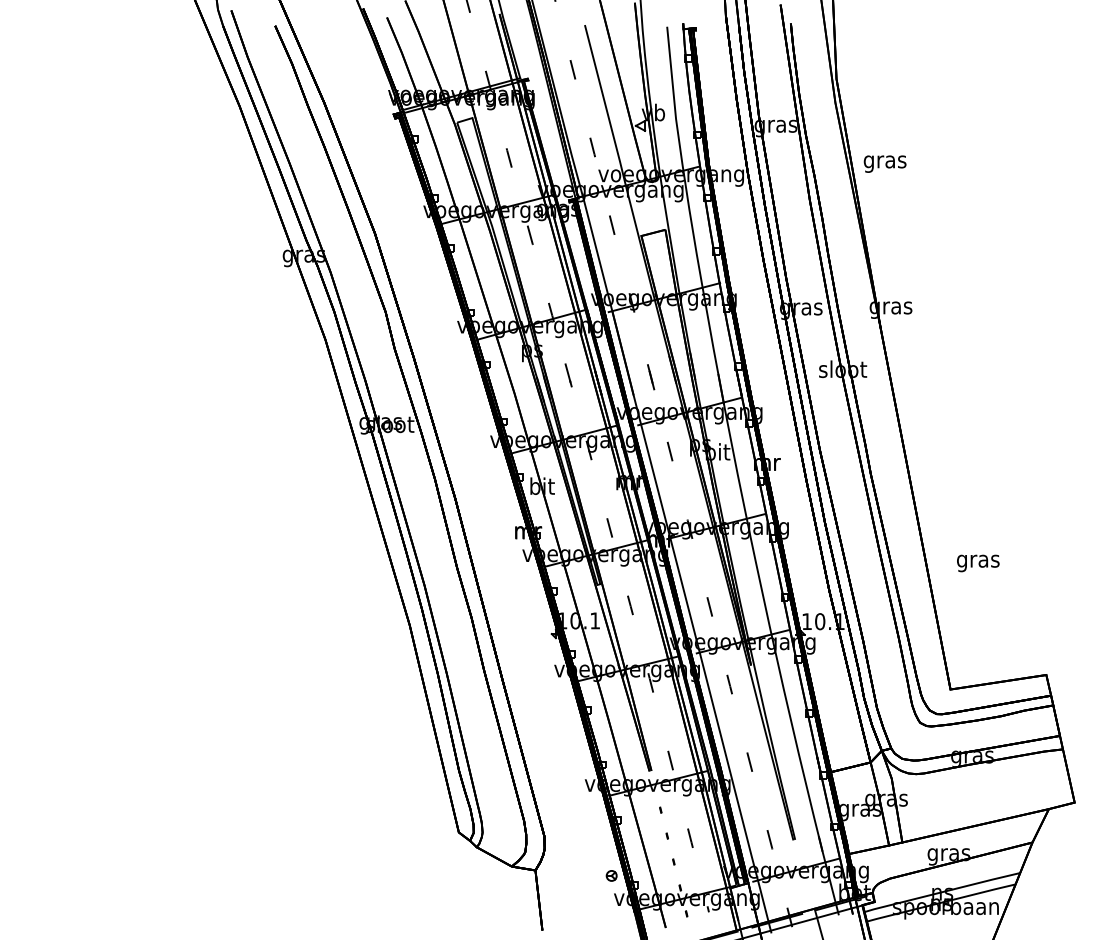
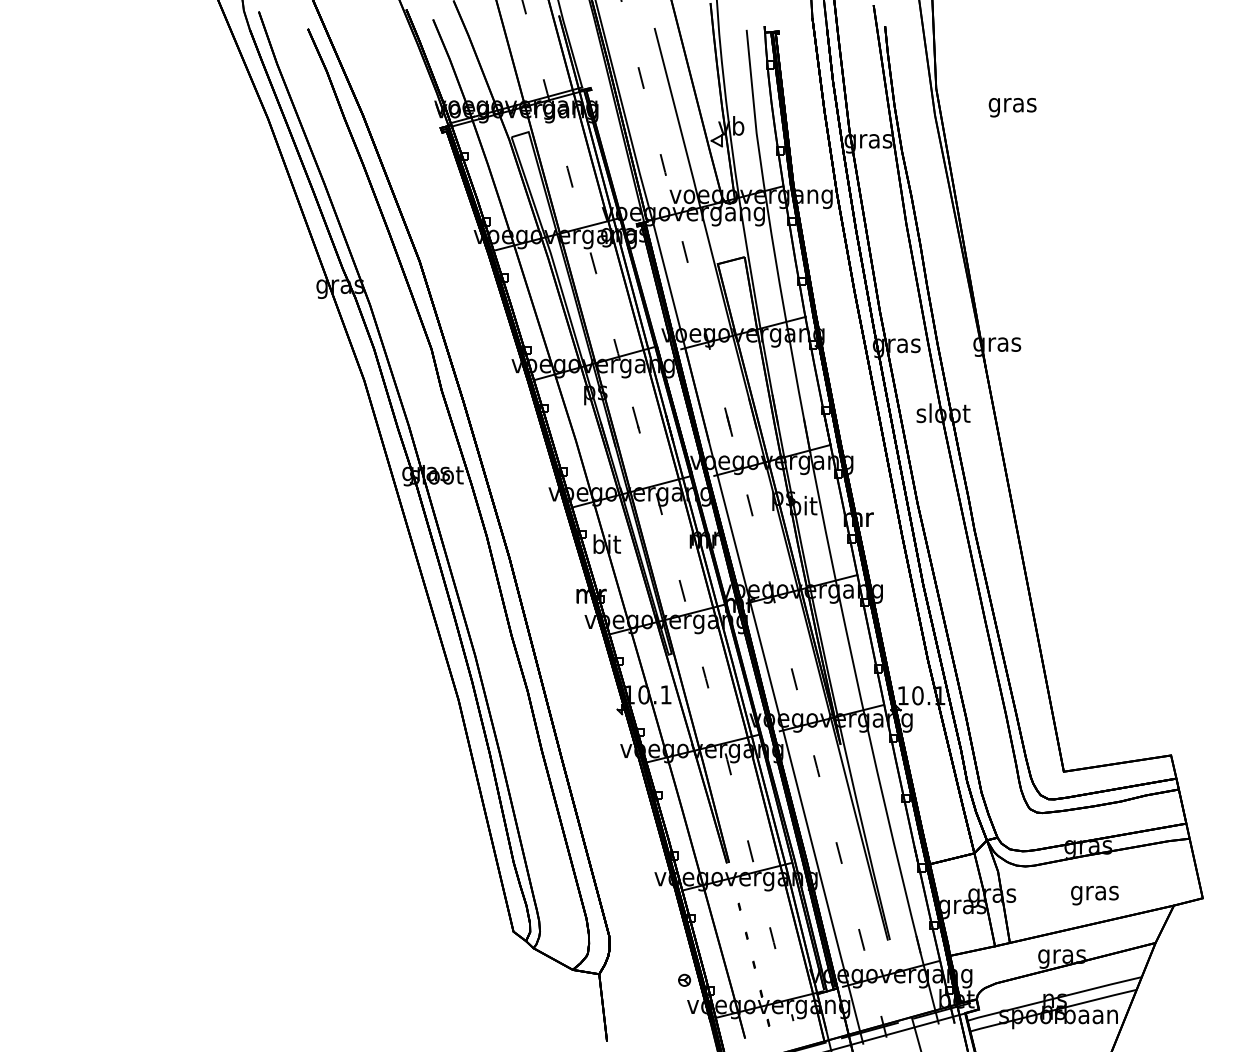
text: (885, 164) -> (1012, 107), moved
text: (977, 563) -> (1094, 895), moved

